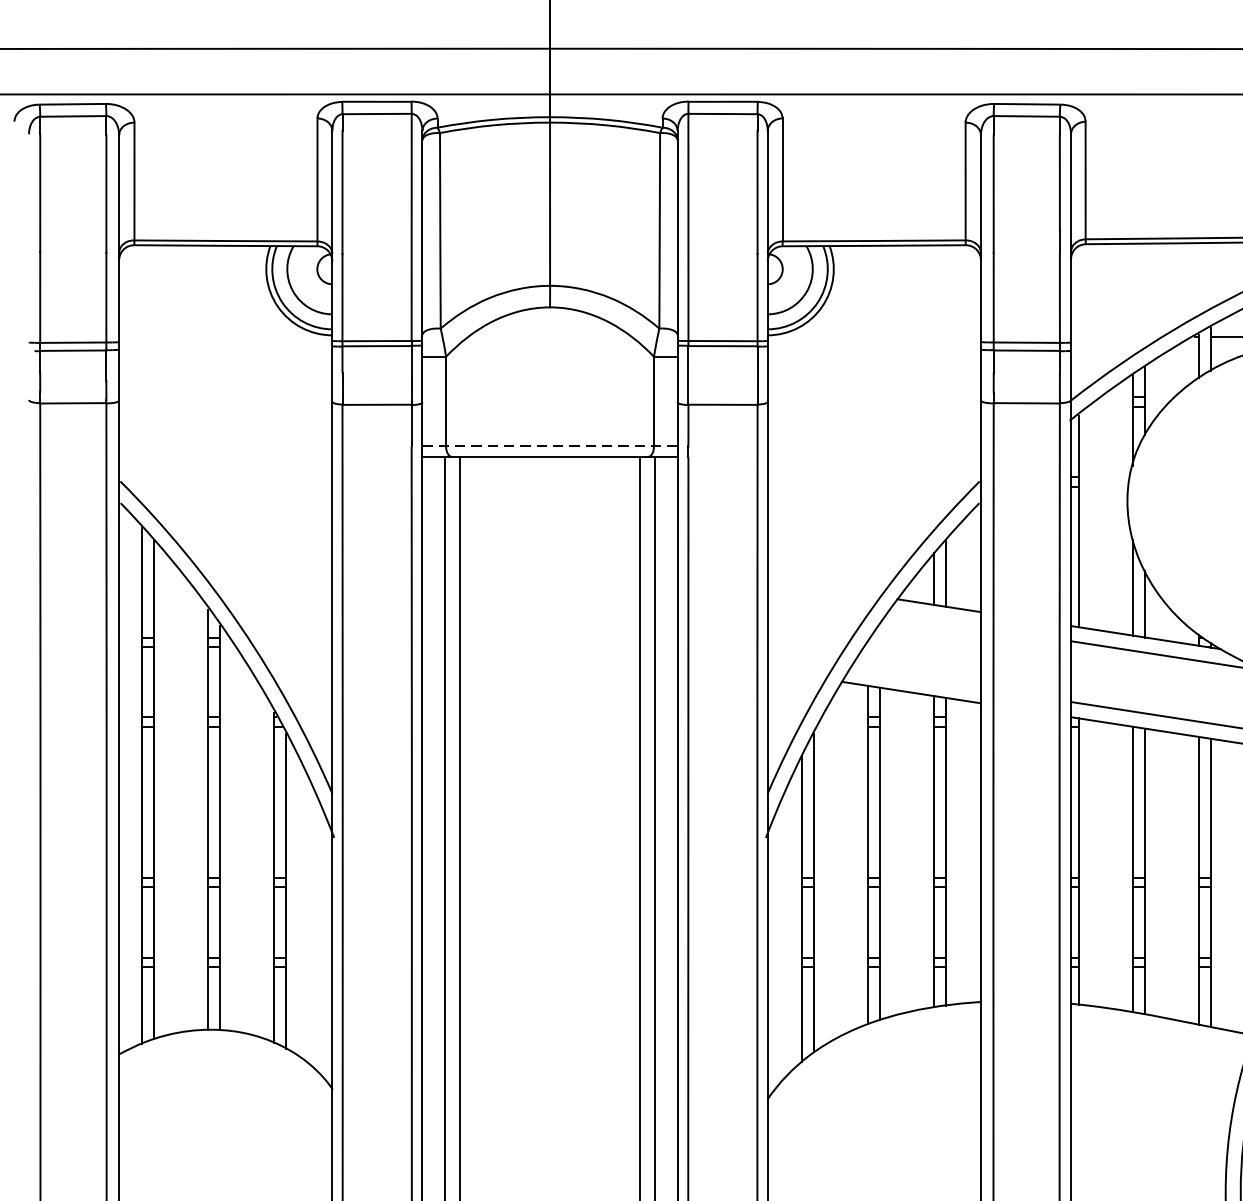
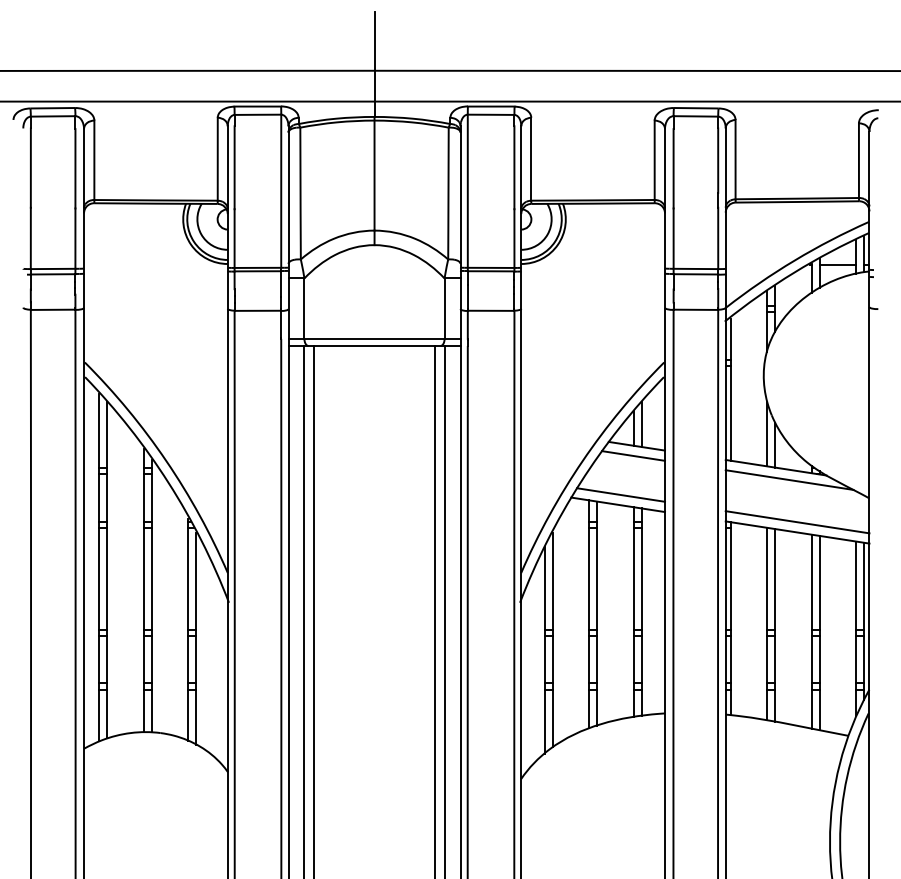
line: (551, 445) -> (375, 338), dashed -> solid
line: (934, 619) -> (633, 455), added
line: (916, 677) -> (621, 494), added

